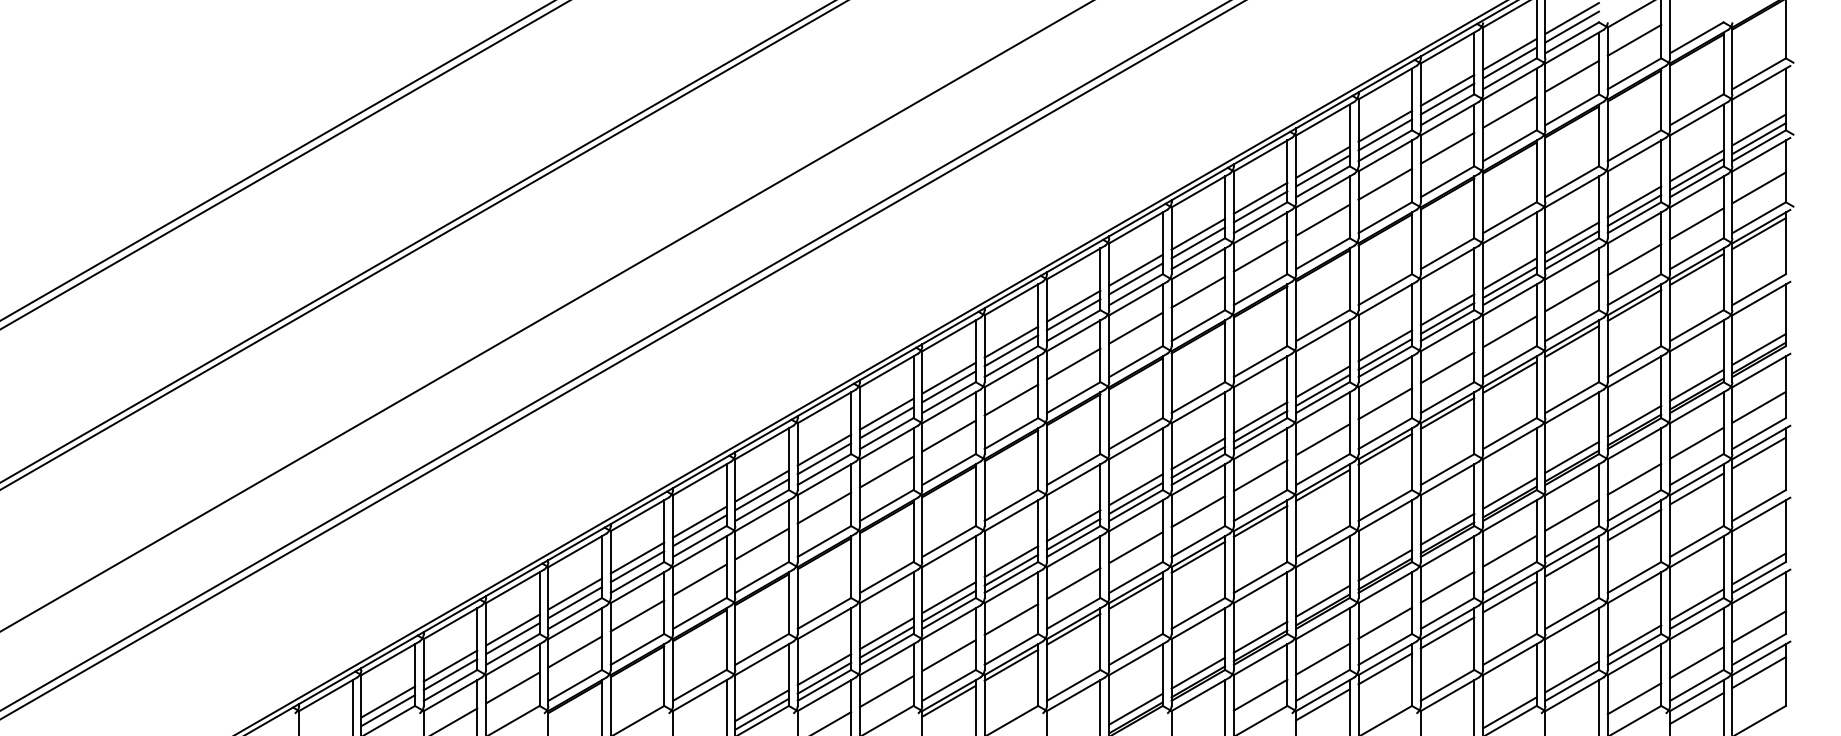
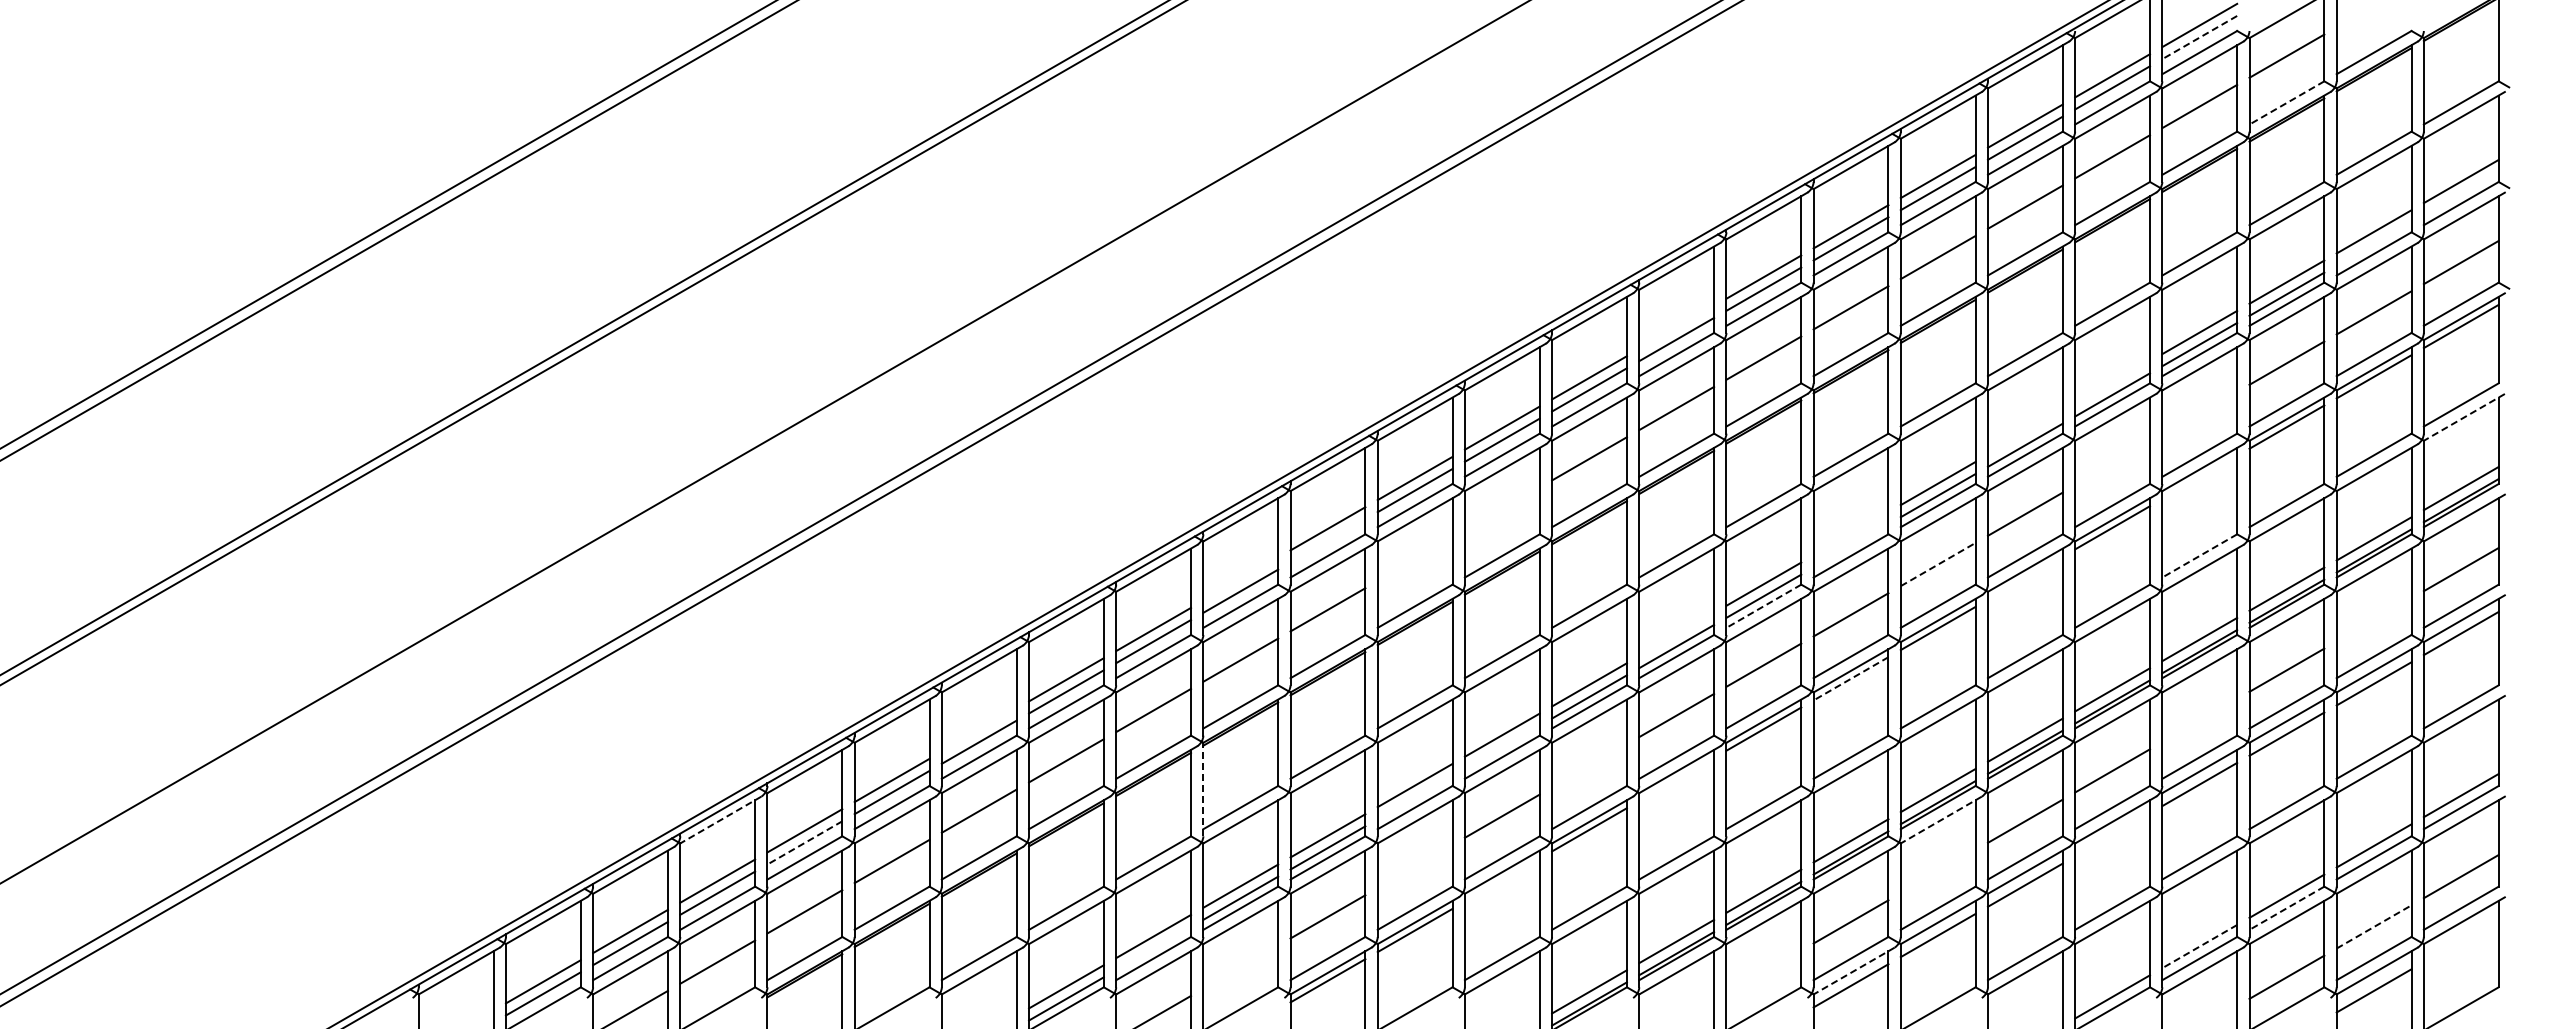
line: (1572, 27) -> (2199, 37), solid -> dashed
line: (1634, 74) -> (2286, 103), solid -> dashed
line: (1758, 138) -> (2460, 193), removed
line: (1696, 174) -> (2373, 243), removed
line: (1198, 234) -> (1676, 327), removed
line: (1509, 273) -> (2112, 382), removed
line: (1572, 295) -> (2199, 413), removed
line: (1761, 298) -> (2464, 417), solid -> dashed
line: (1446, 309) -> (2024, 432), removed
line: (1509, 331) -> (2112, 463), removed
line: (1572, 341) -> (2199, 477), removed
line: (1073, 363) -> (1501, 508), removed
line: (1322, 381) -> (1850, 533), removed
line: (948, 386) -> (1327, 540), removed
line: (1322, 390) -> (1850, 545), removed
line: (1572, 398) -> (2199, 556), solid -> dashed
line: (1010, 400) -> (1414, 559), removed
line: (1385, 403) -> (1938, 564), solid -> dashed
line: (886, 413) -> (1240, 578), removed
line: (1446, 413) -> (2024, 577), removed
line: (1260, 433) -> (1763, 606), solid -> dashed
line: (1696, 443) -> (2373, 619), removed
line: (1198, 453) -> (1676, 634), removed
line: (1322, 485) -> (1850, 679), solid -> dashed
line: (1572, 515) -> (2199, 720), removed
line: (699, 521) -> (978, 729), removed
line: (1073, 533) -> (1501, 746), removed
line: (1136, 547) -> (1589, 765), removed
line: (1198, 557) -> (1676, 779), removed
line: (860, 564) -> (1203, 789), solid -> dashed
line: (1010, 570) -> (1414, 797), removed
line: (514, 586) -> (720, 820), solid -> dashed
line: (1387, 586) -> (1941, 820), solid -> dashed
line: (1509, 596) -> (2112, 834), removed
line: (574, 603) -> (804, 843), solid -> dashed
line: (1010, 619) -> (1414, 866), removed
line: (1384, 623) -> (1937, 871), removed
line: (1073, 628) -> (1501, 879), removed
line: (1634, 649) -> (2286, 908), solid -> dashed
line: (1697, 662) -> (2374, 926), solid -> dashed
line: (1758, 672) -> (2460, 940), removed
line: (1572, 676) -> (2199, 946), solid -> dashed
line: (824, 678) -> (1153, 948), removed
line: (886, 691) -> (1240, 966), removed
line: (1260, 694) -> (1763, 971), removed
line: (1325, 694) -> (1854, 971), solid -> dashed

